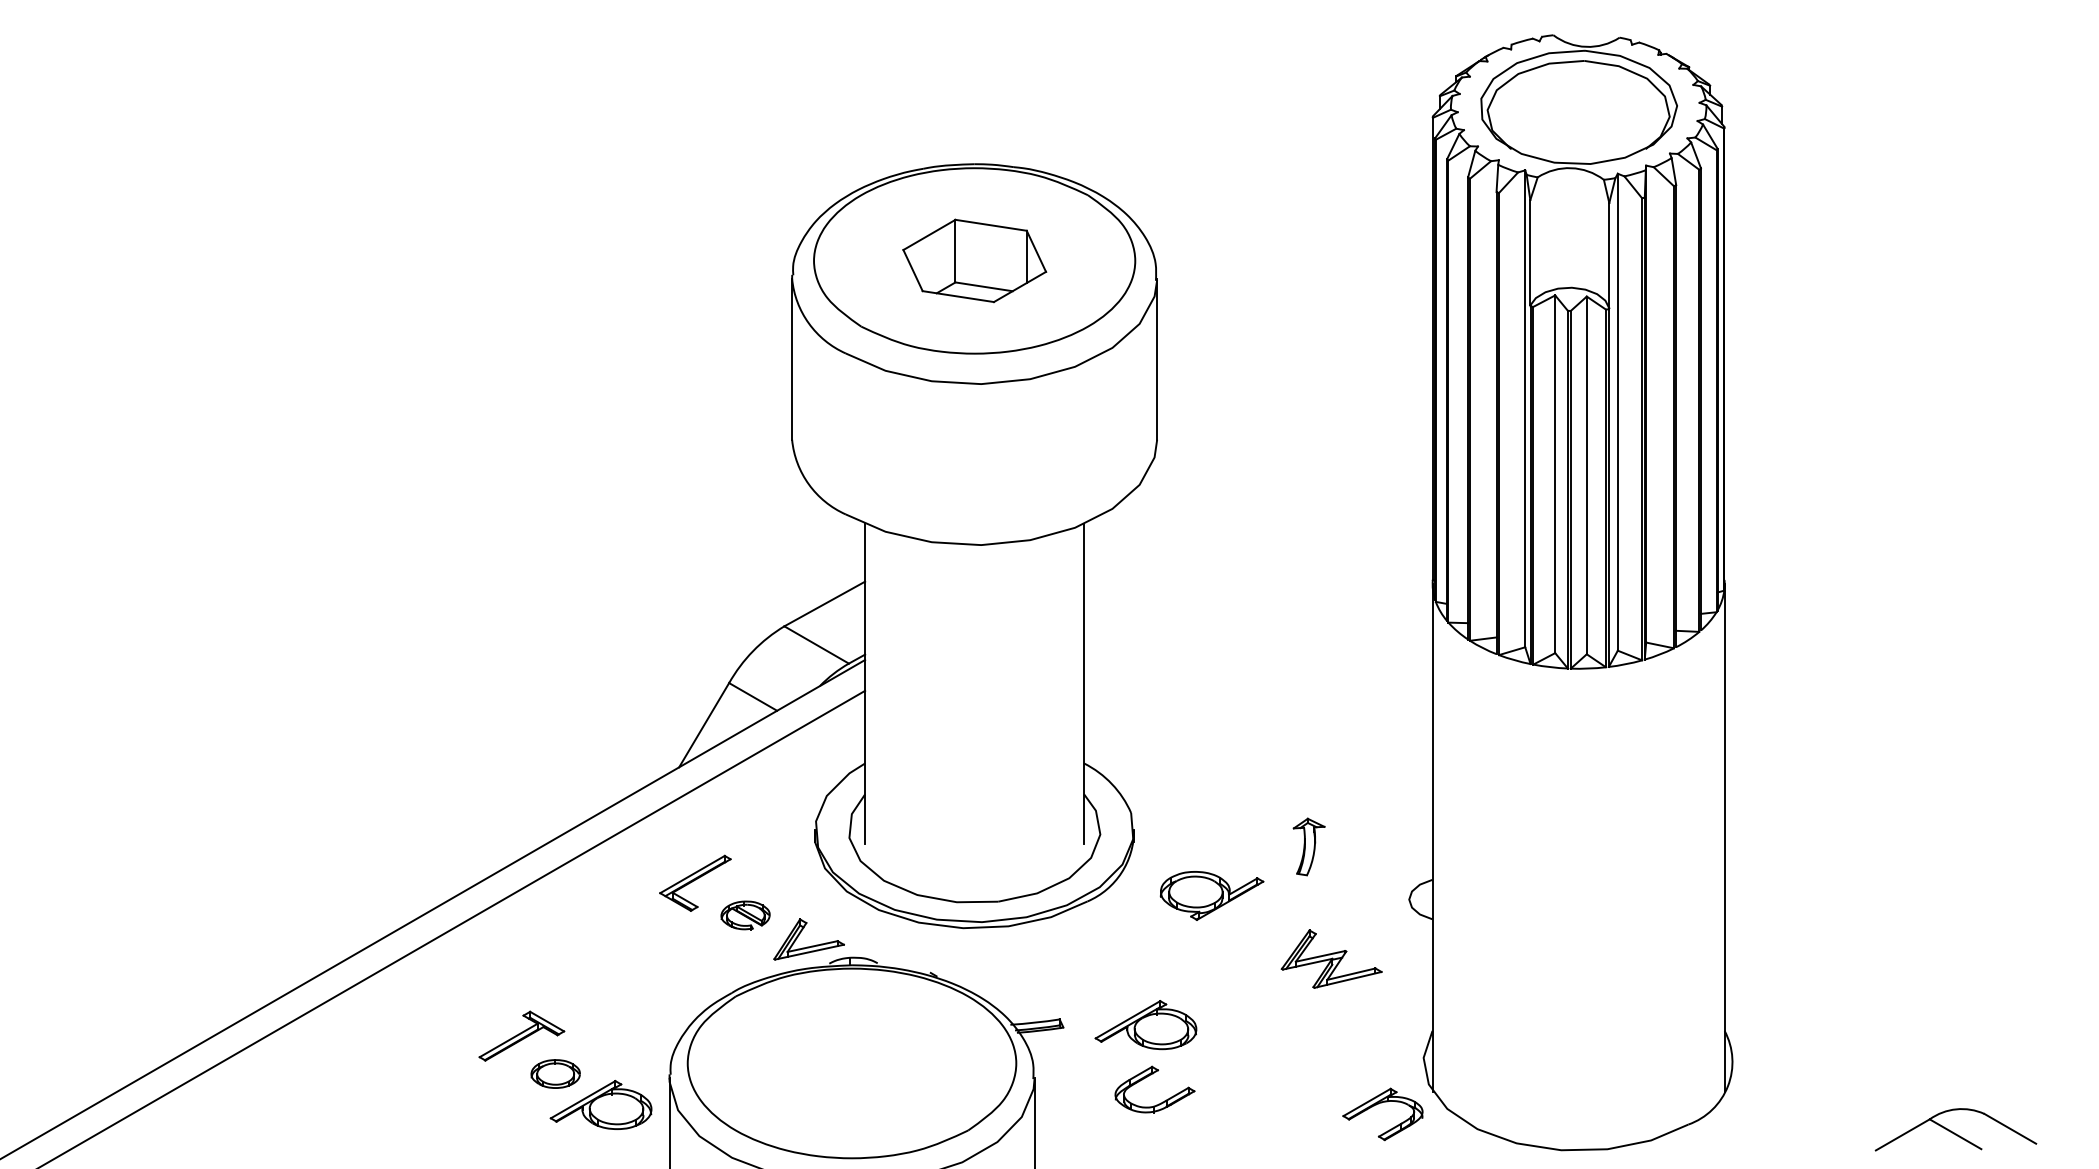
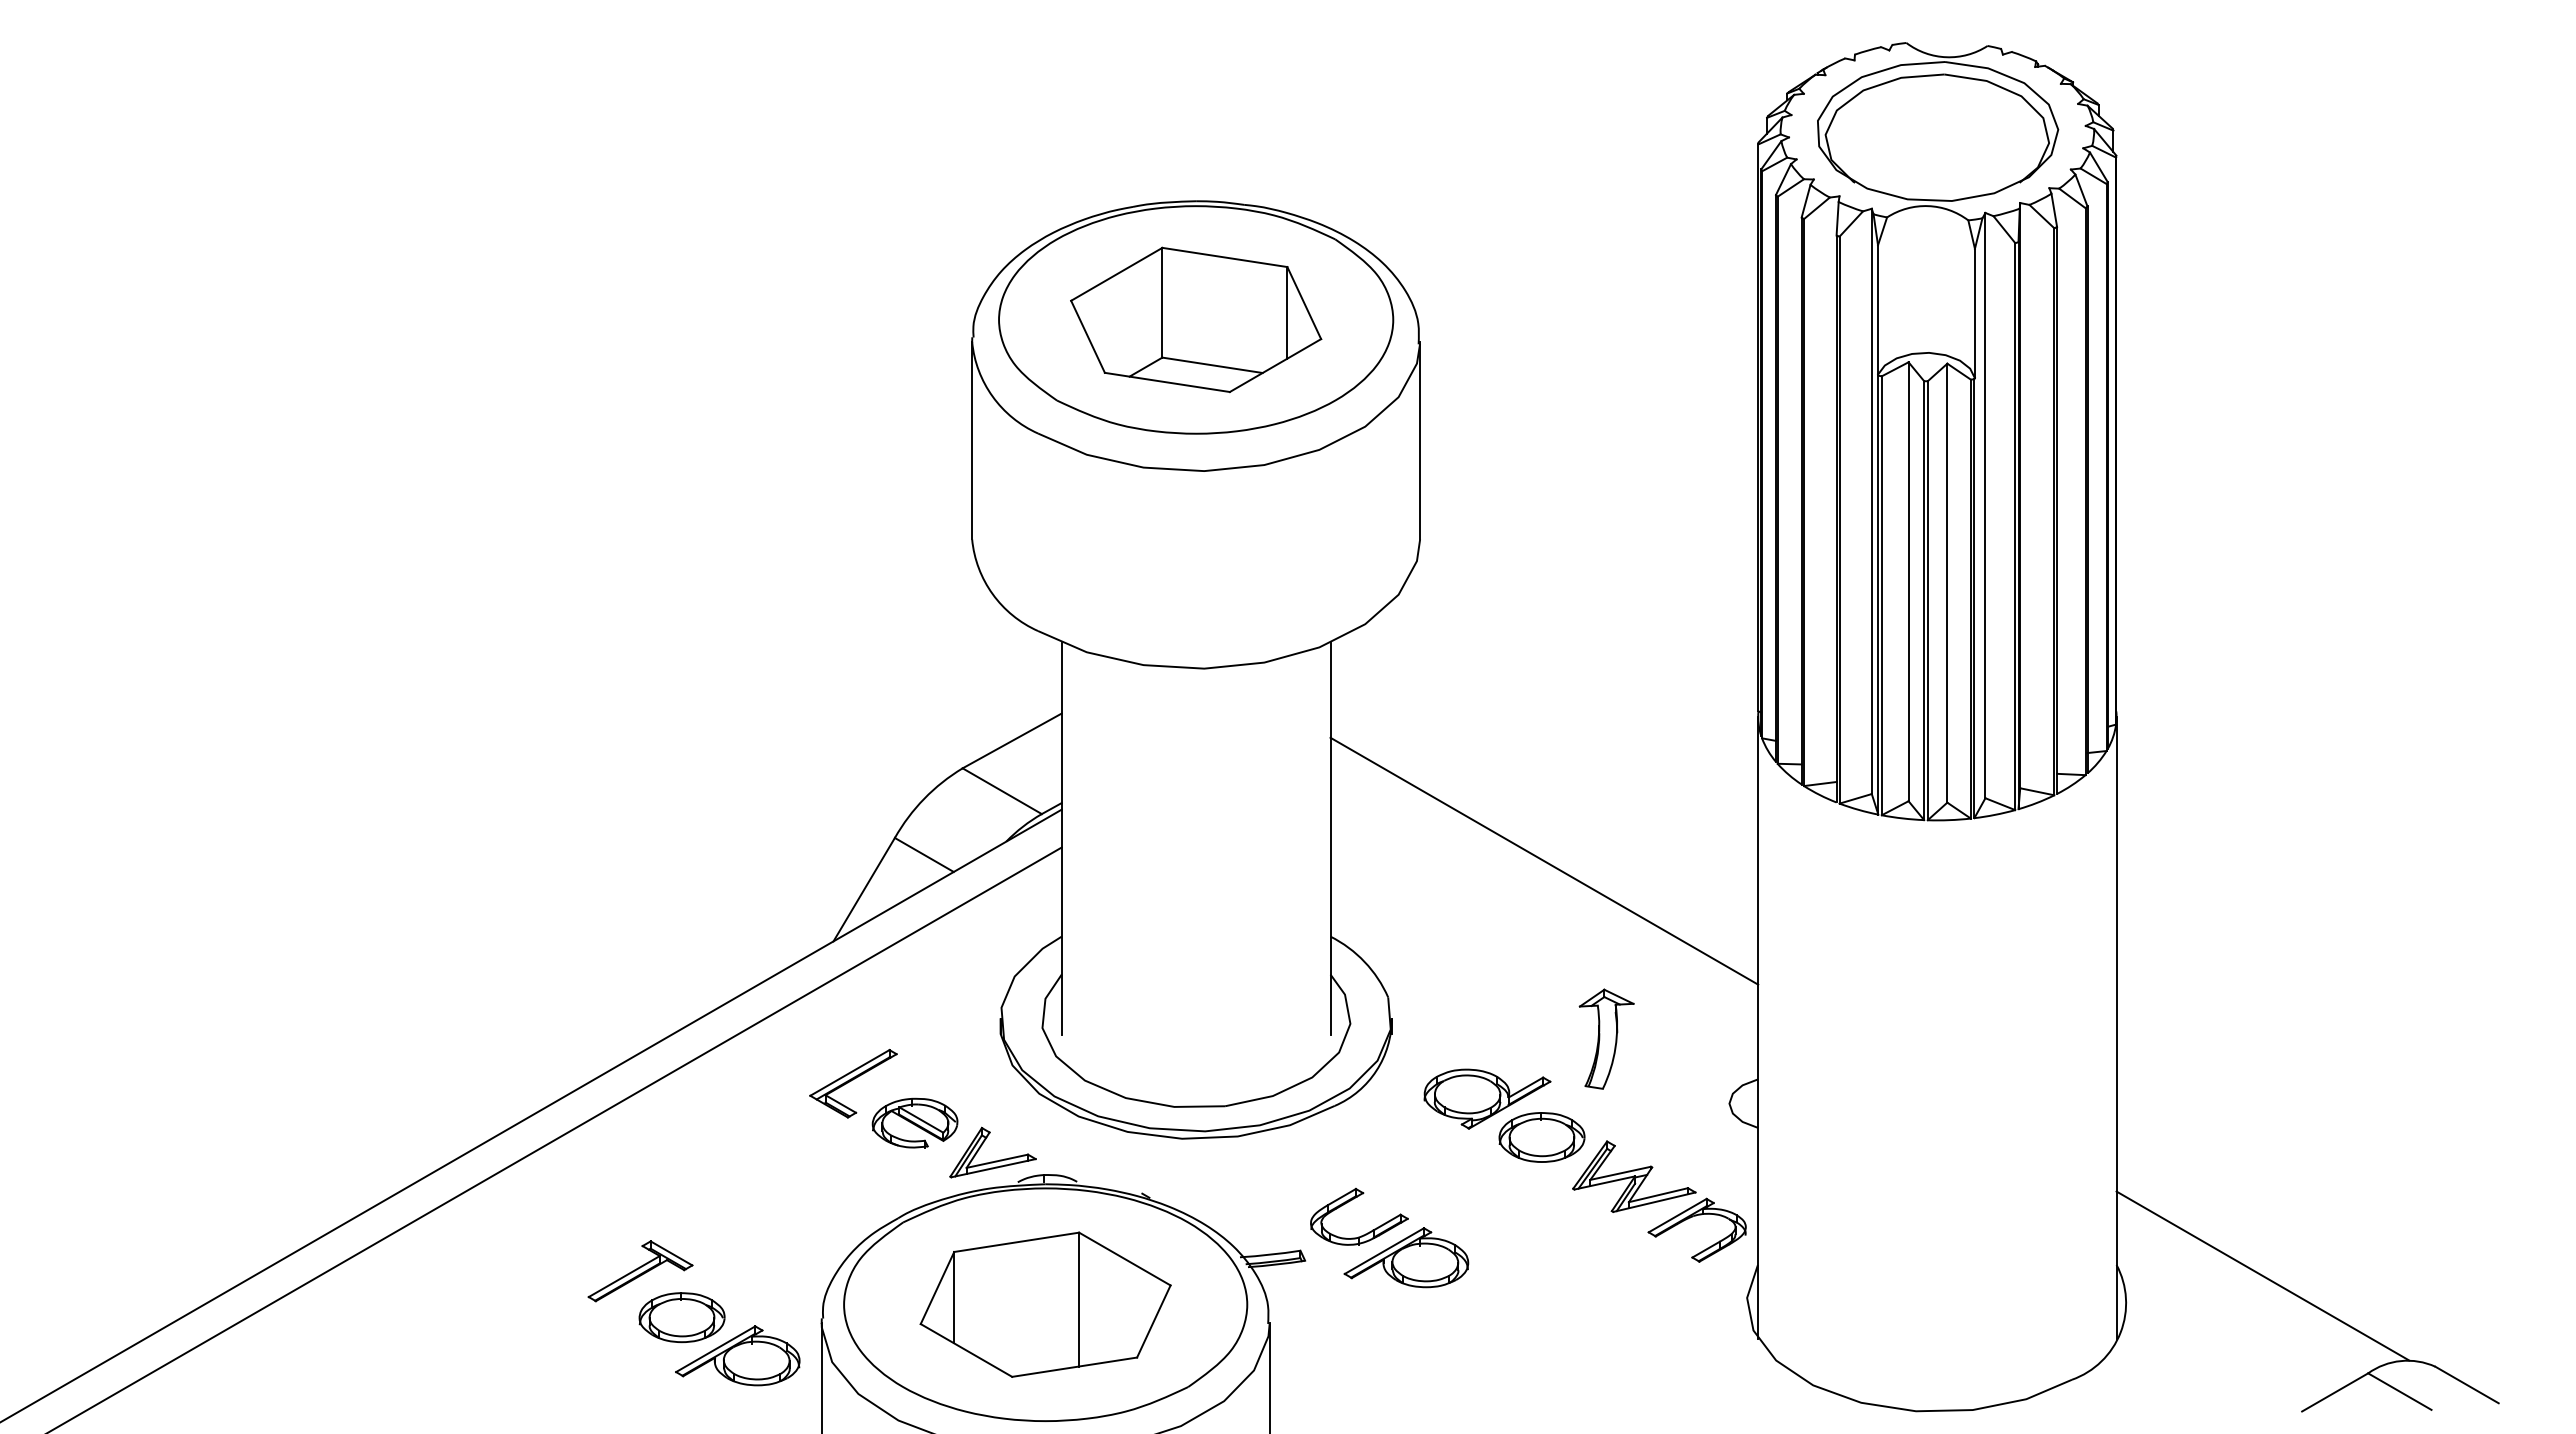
part: (974, 260) -> (1196, 319), size x1.43
line: (1258, 701) -> (1544, 860), added
part: (1309, 846) -> (1606, 1038), size x1.43
part: (745, 914) -> (914, 1122), size x1.43
part: (1256, 927) -> (1541, 1137), added
line: (1843, 1039) -> (2262, 1275), added
part: (851, 1063) -> (1045, 1304), added
part: (555, 1073) -> (681, 1317), size x1.43
part: (1149, 1076) -> (1352, 1200), moved
part: (1377, 1104) -> (1690, 1218), moved

